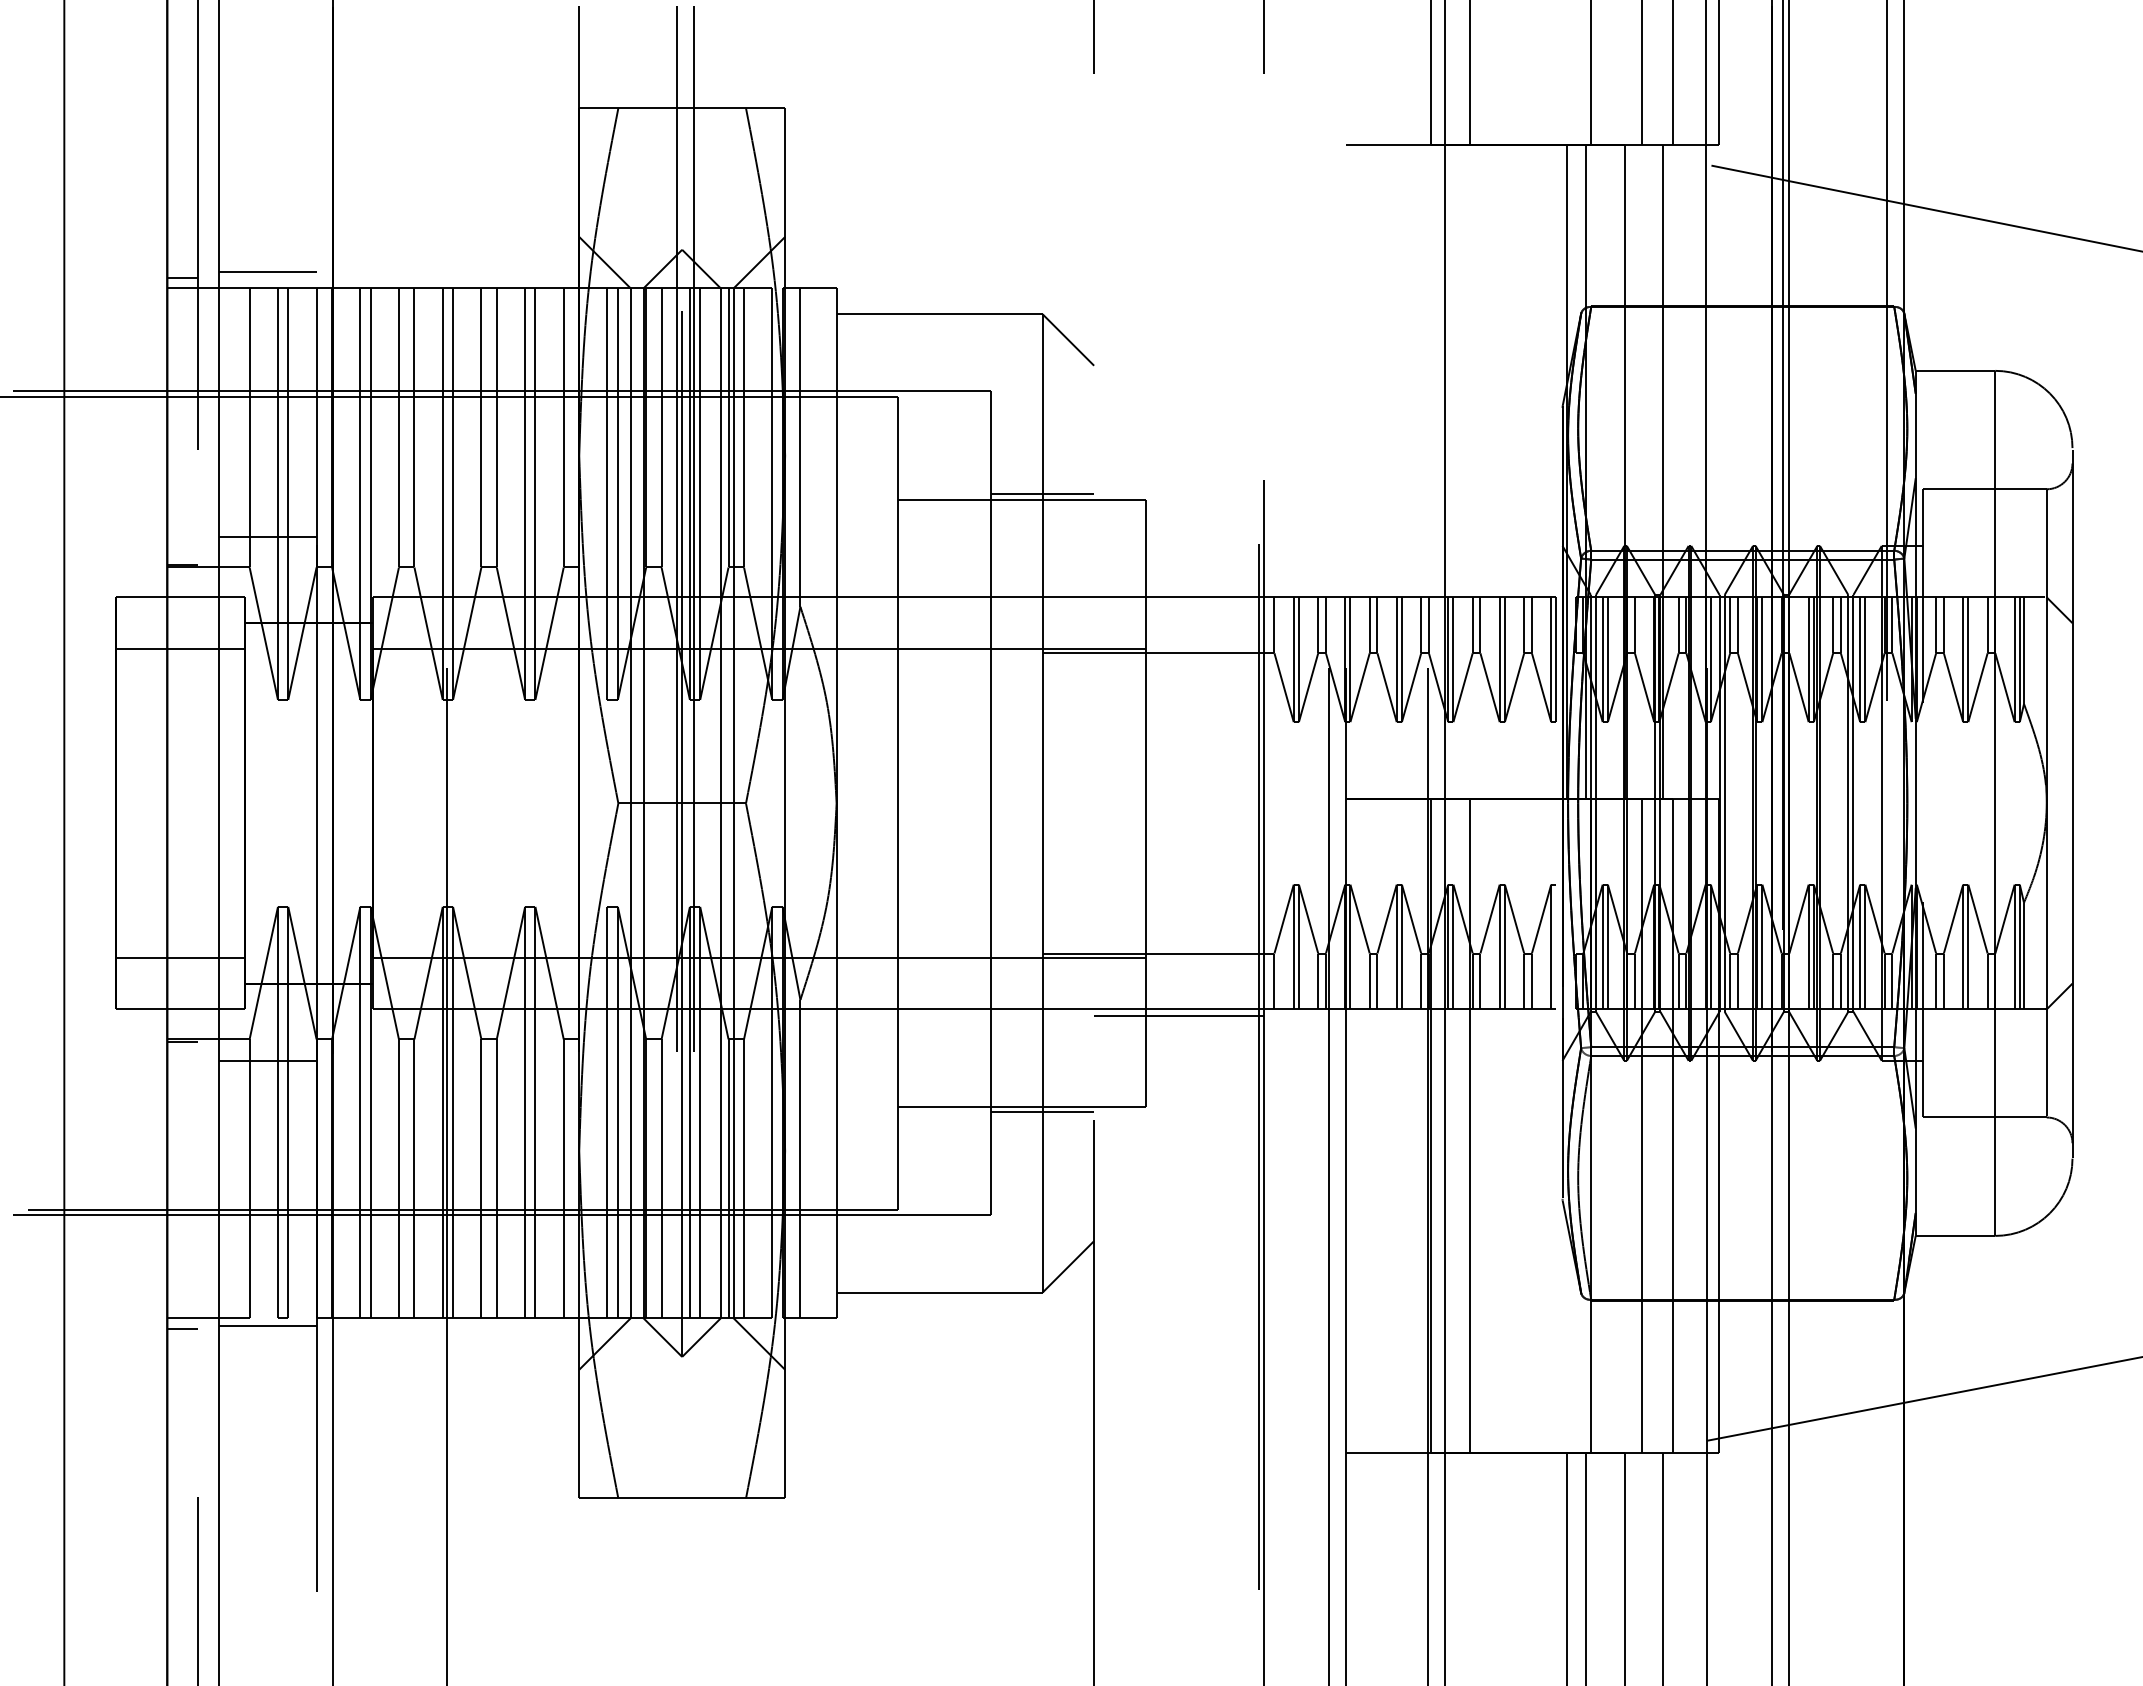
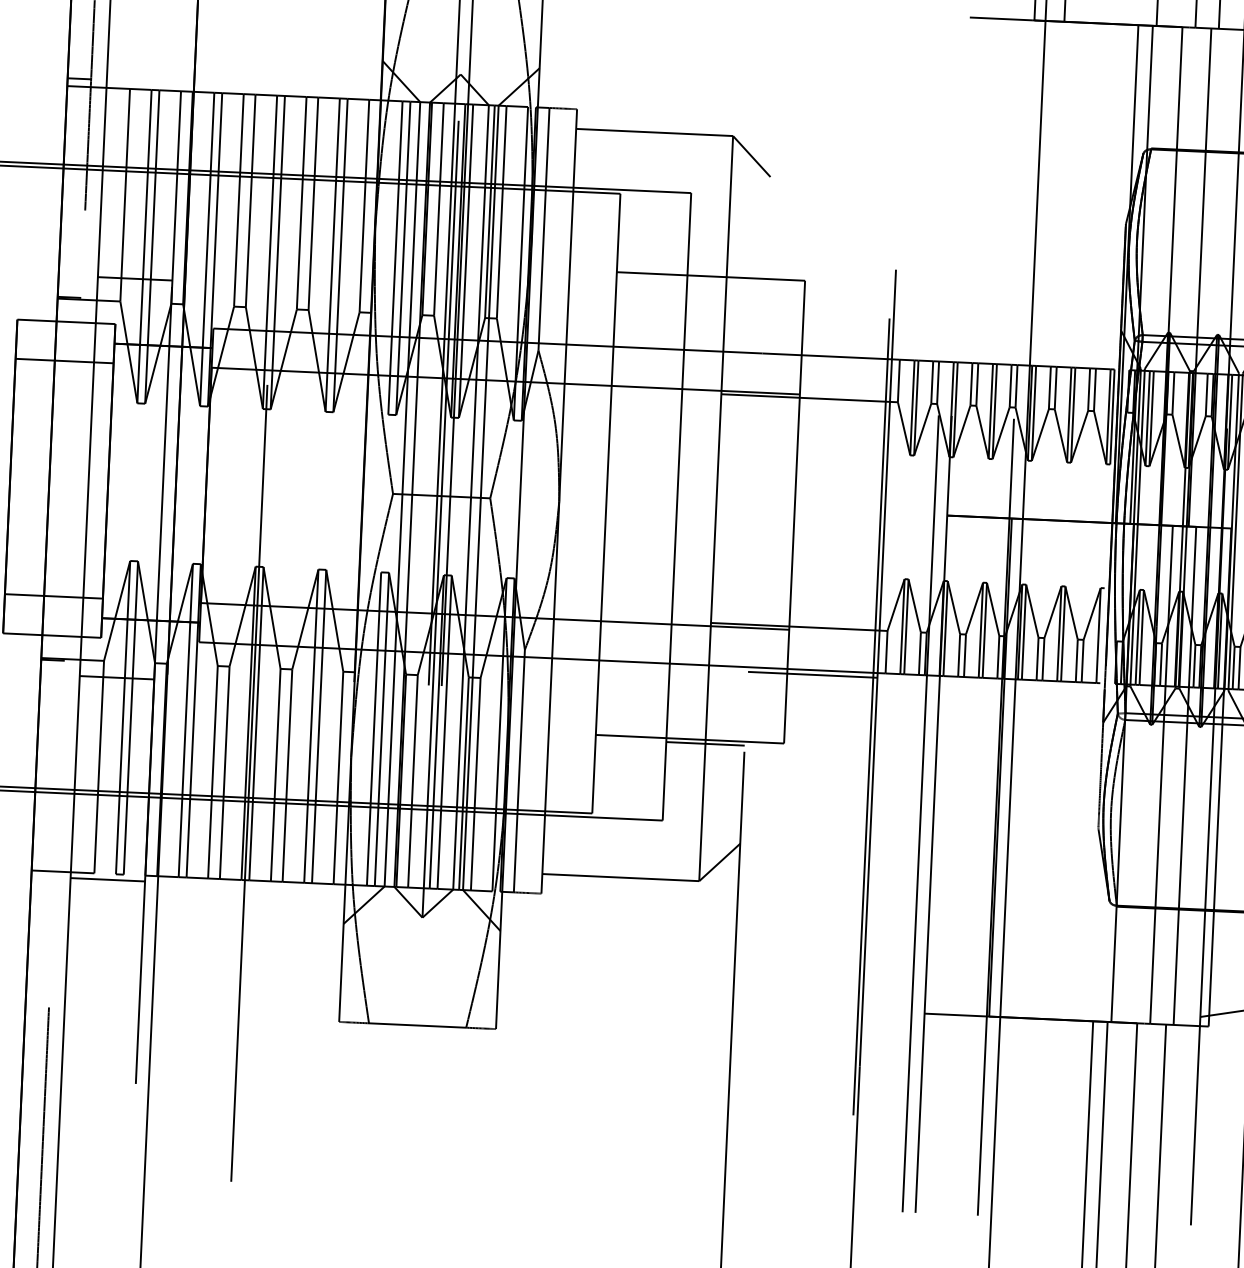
line: (267, 271) -> (144, 76), removed
line: (1042, 494) -> (726, 273), removed
line: (1469, 1125) -> (1030, 768), removed
line: (182, 1328) -> (42, 878), removed

